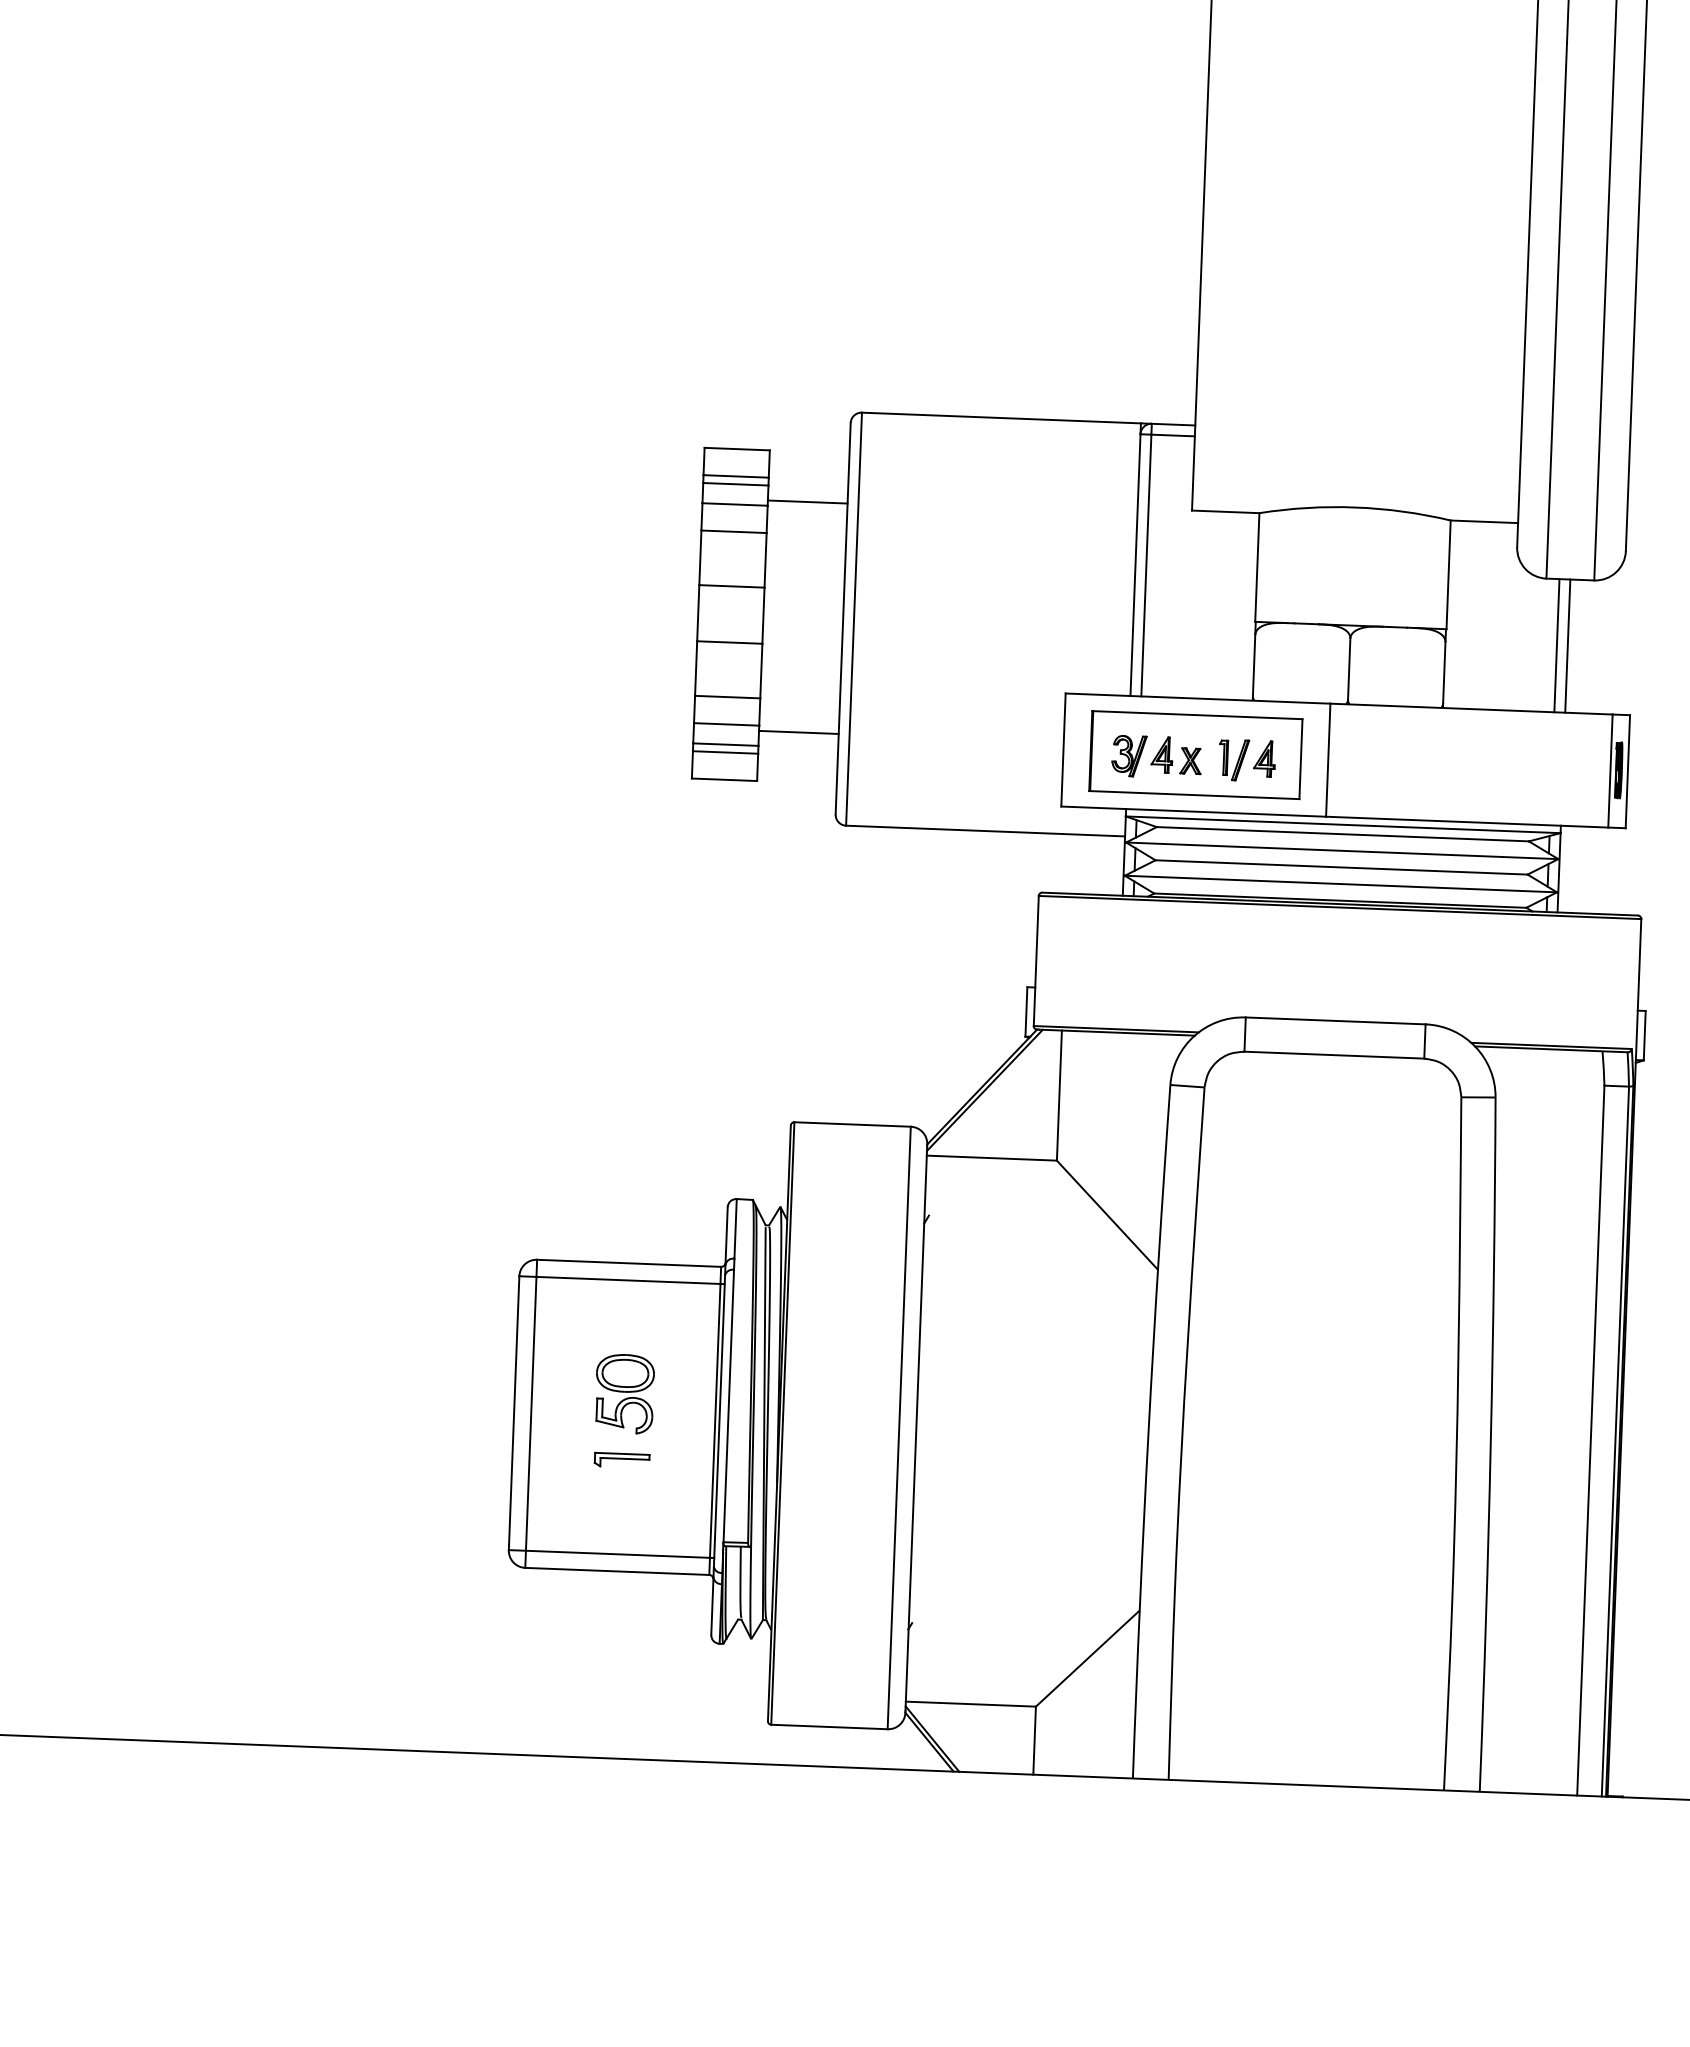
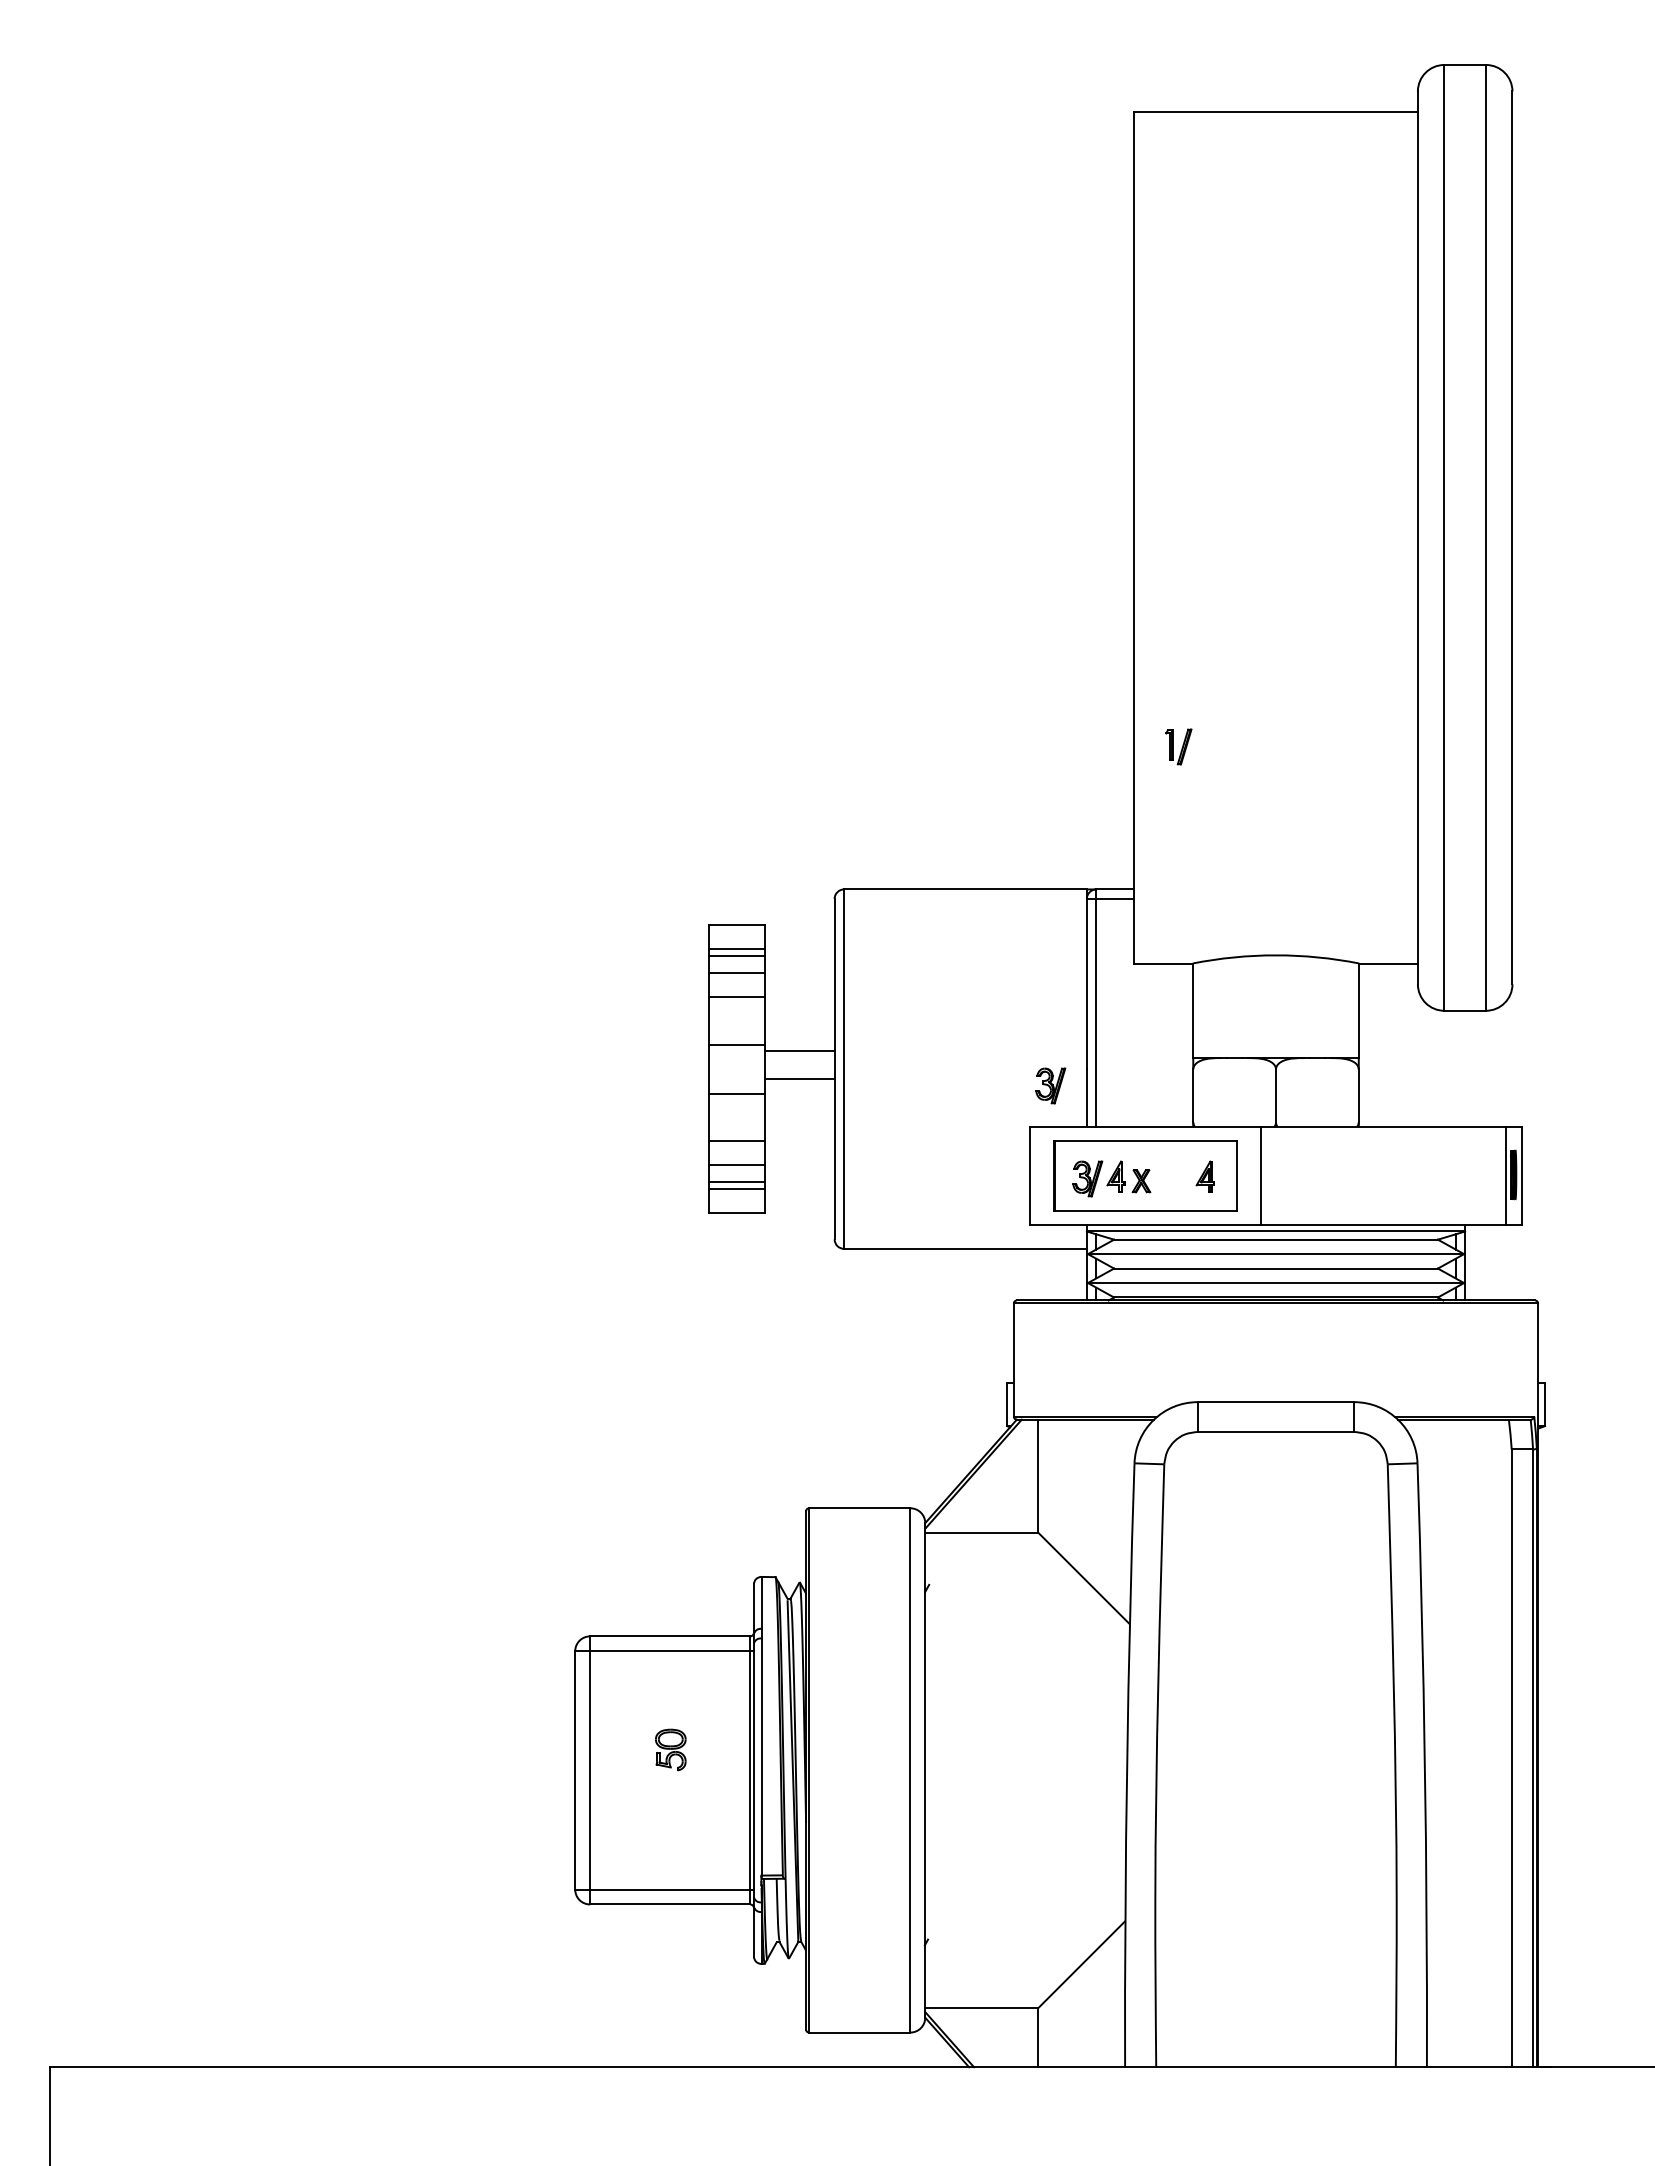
line: (807, 501) -> (799, 1050), moved
line: (1556, 645) -> (1455, 1068), removed
line: (1568, 645) -> (1465, 1068), removed
part: (1090, 647) -> (1050, 1085), added
line: (798, 732) -> (799, 1079), moved
part: (1233, 759) -> (1178, 746), moved
part: (624, 1393) -> (670, 1749), size x0.6
part: (621, 1459) -> (670, 1807), removed

